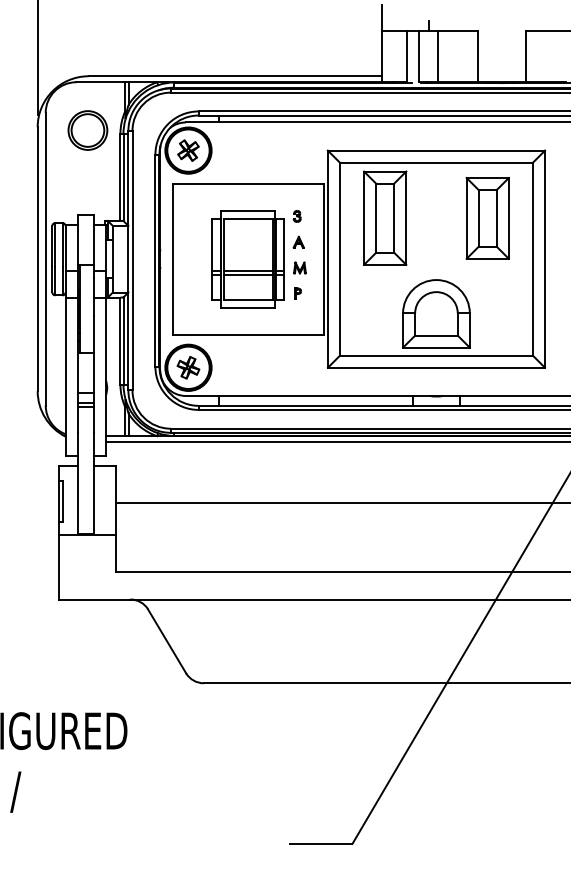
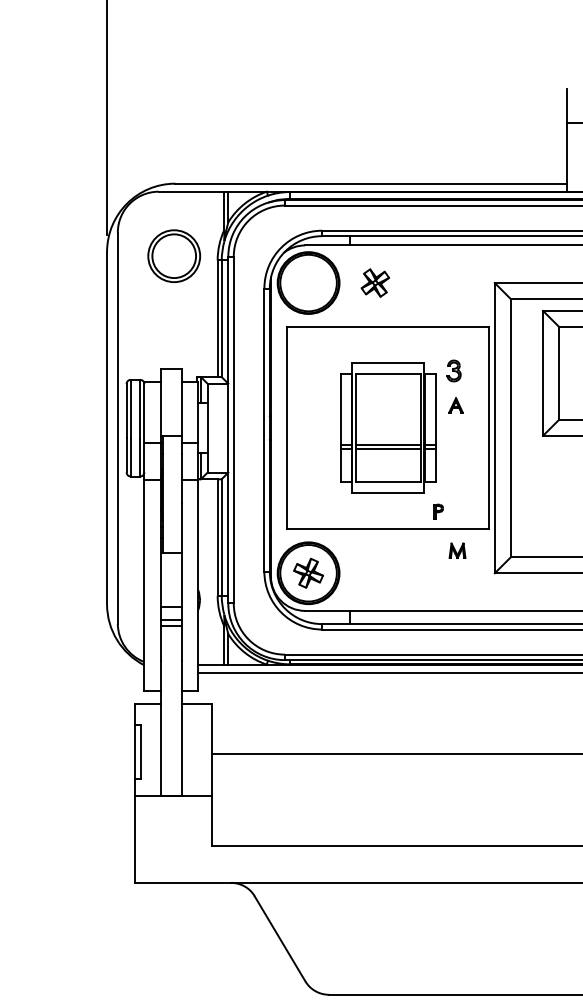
part: (188, 150) -> (375, 282), moved
part: (296, 216) -> (452, 371), size x1.4
part: (299, 267) -> (456, 550), moved
part: (297, 293) -> (438, 511), moved

